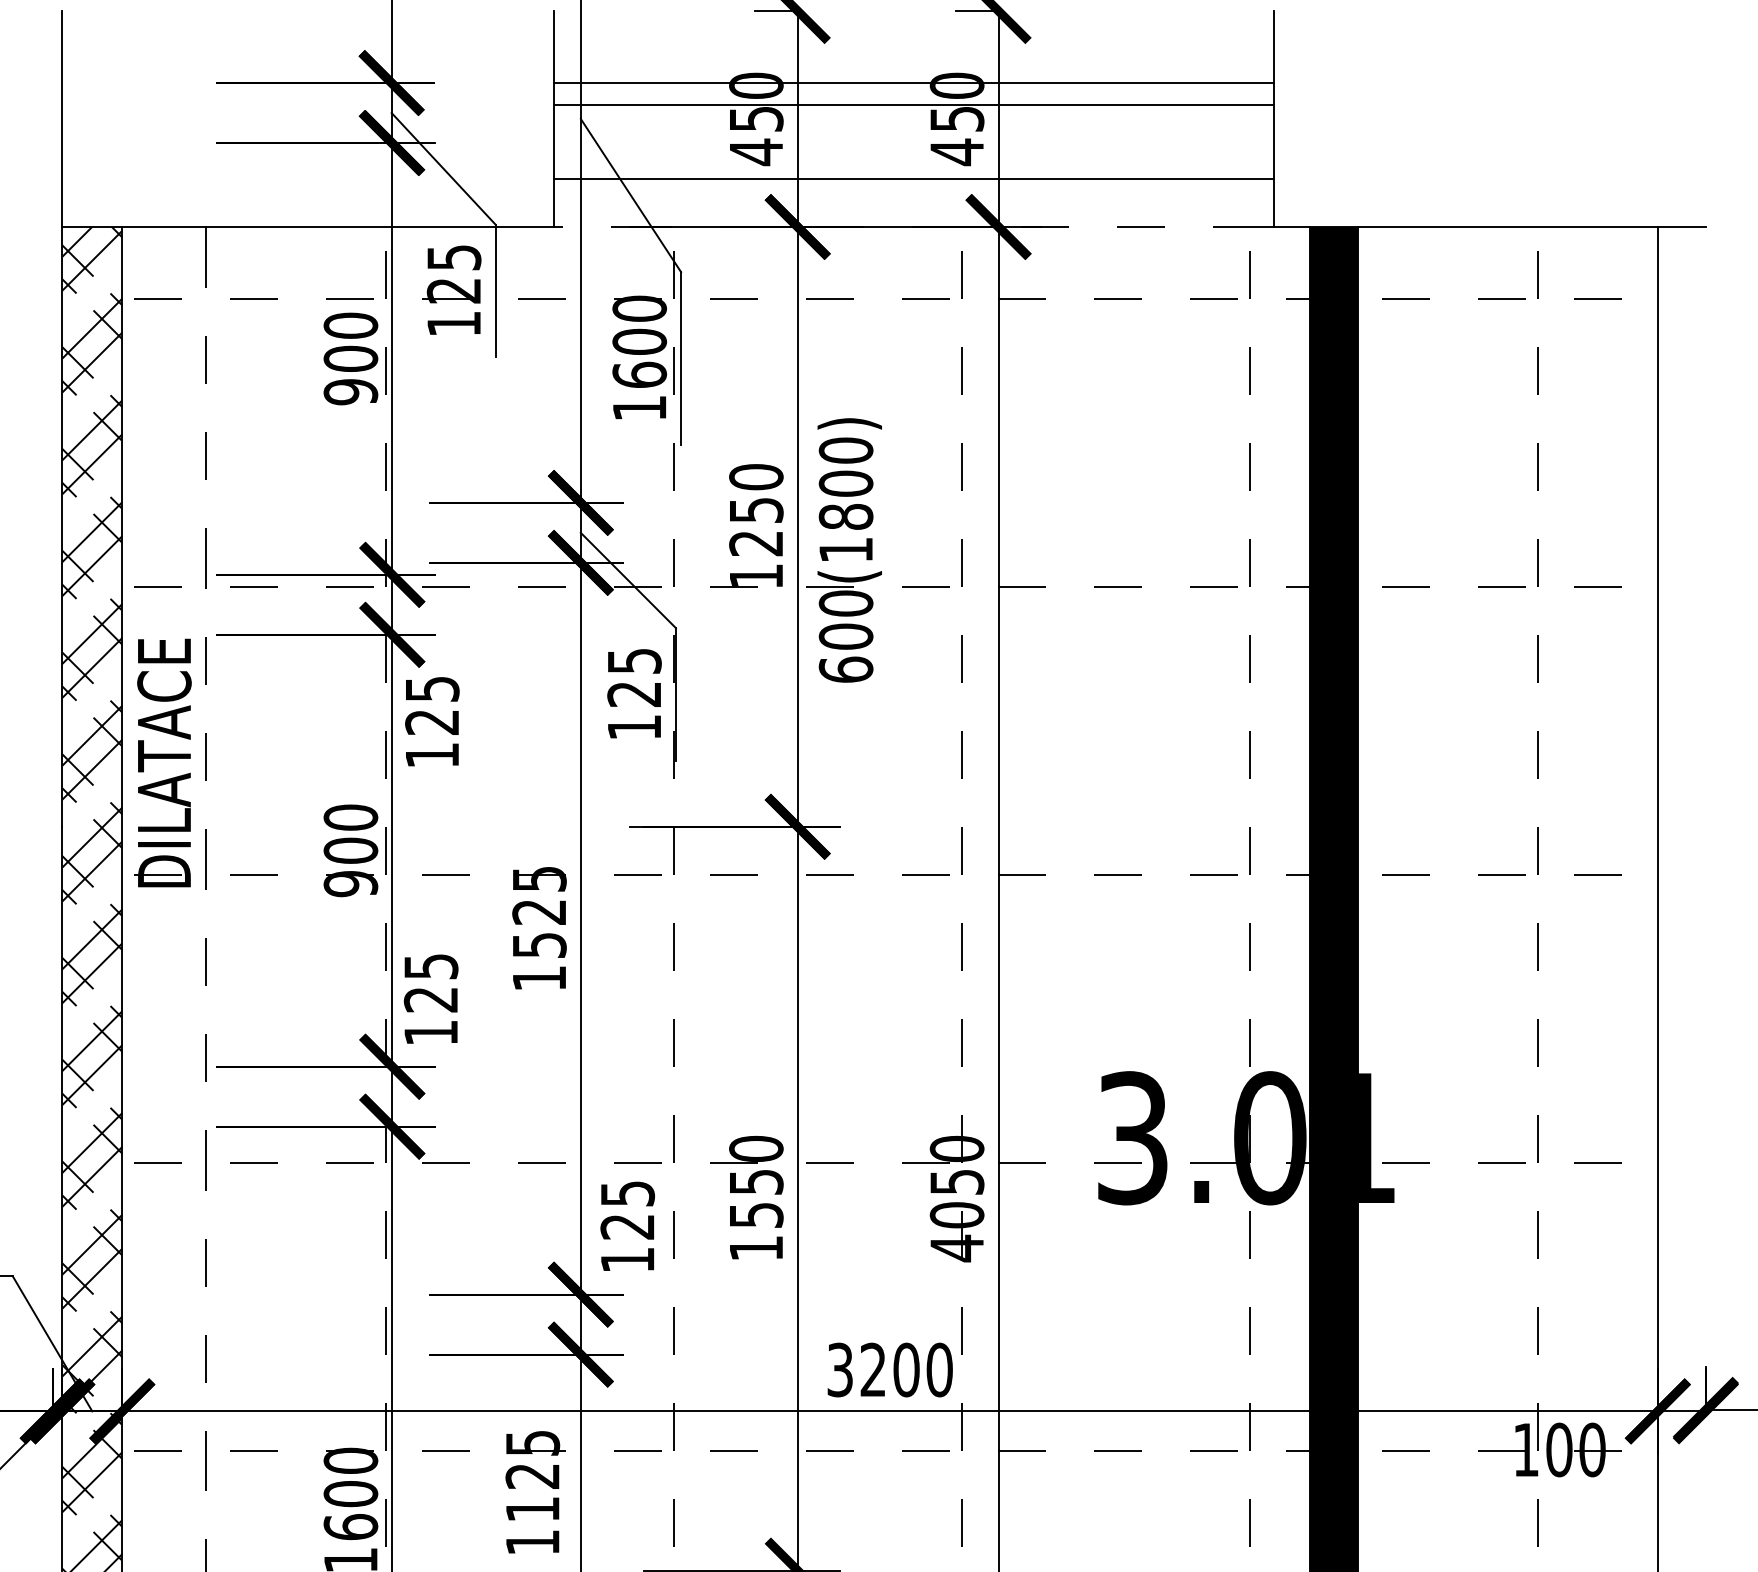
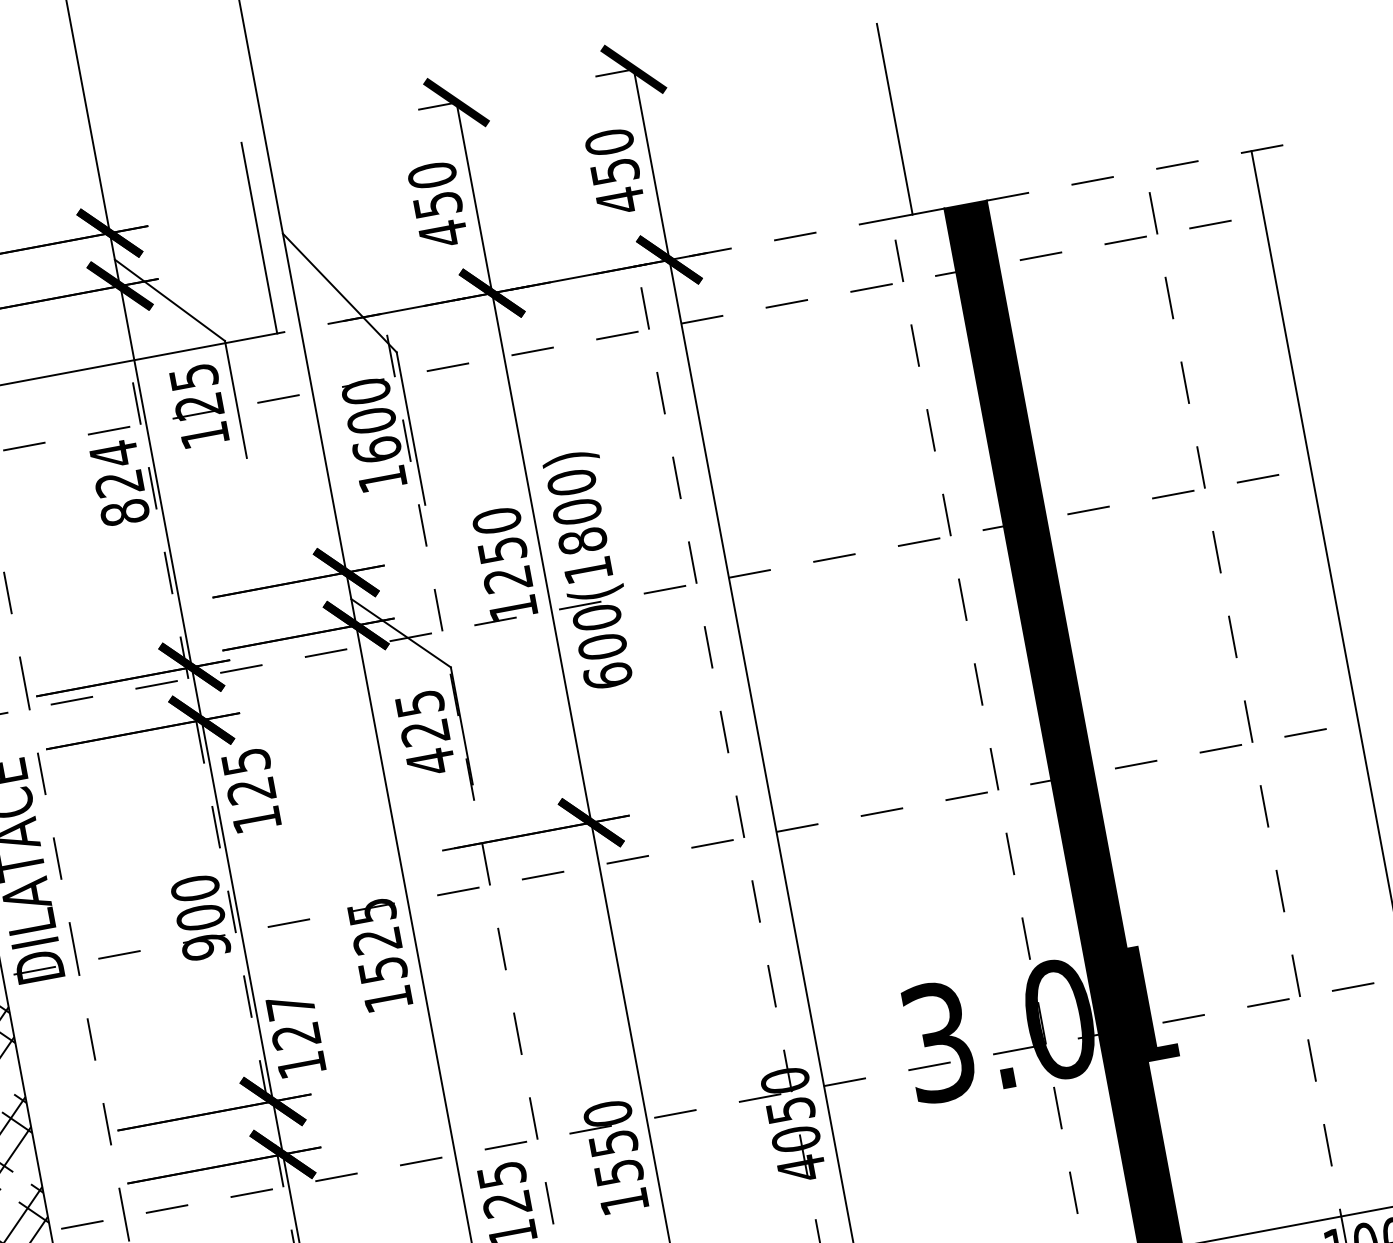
line: (913, 83) -> (570, 147), removed
line: (913, 104) -> (574, 165), removed
line: (913, 179) -> (586, 232), removed
line: (1531, 227) -> (1140, 172), solid -> dashed
text: (350, 358) -> (119, 483), 900 -> 824
text: (634, 727) -> (430, 762), 125 -> 425
text: (431, 966) -> (291, 1006), 125 -> 127

